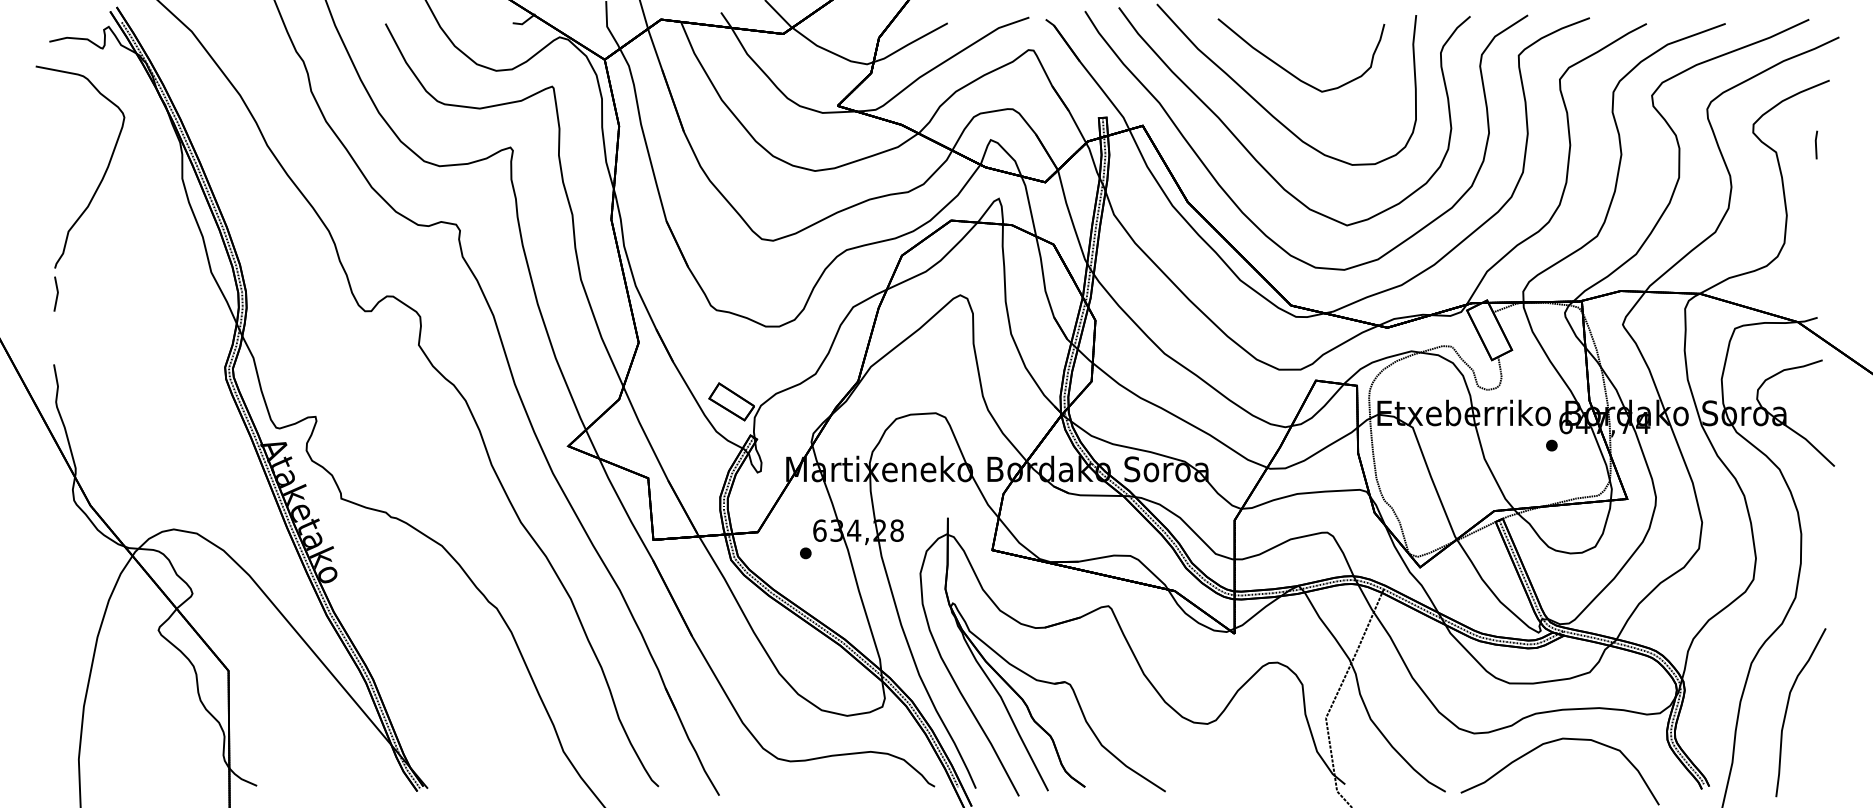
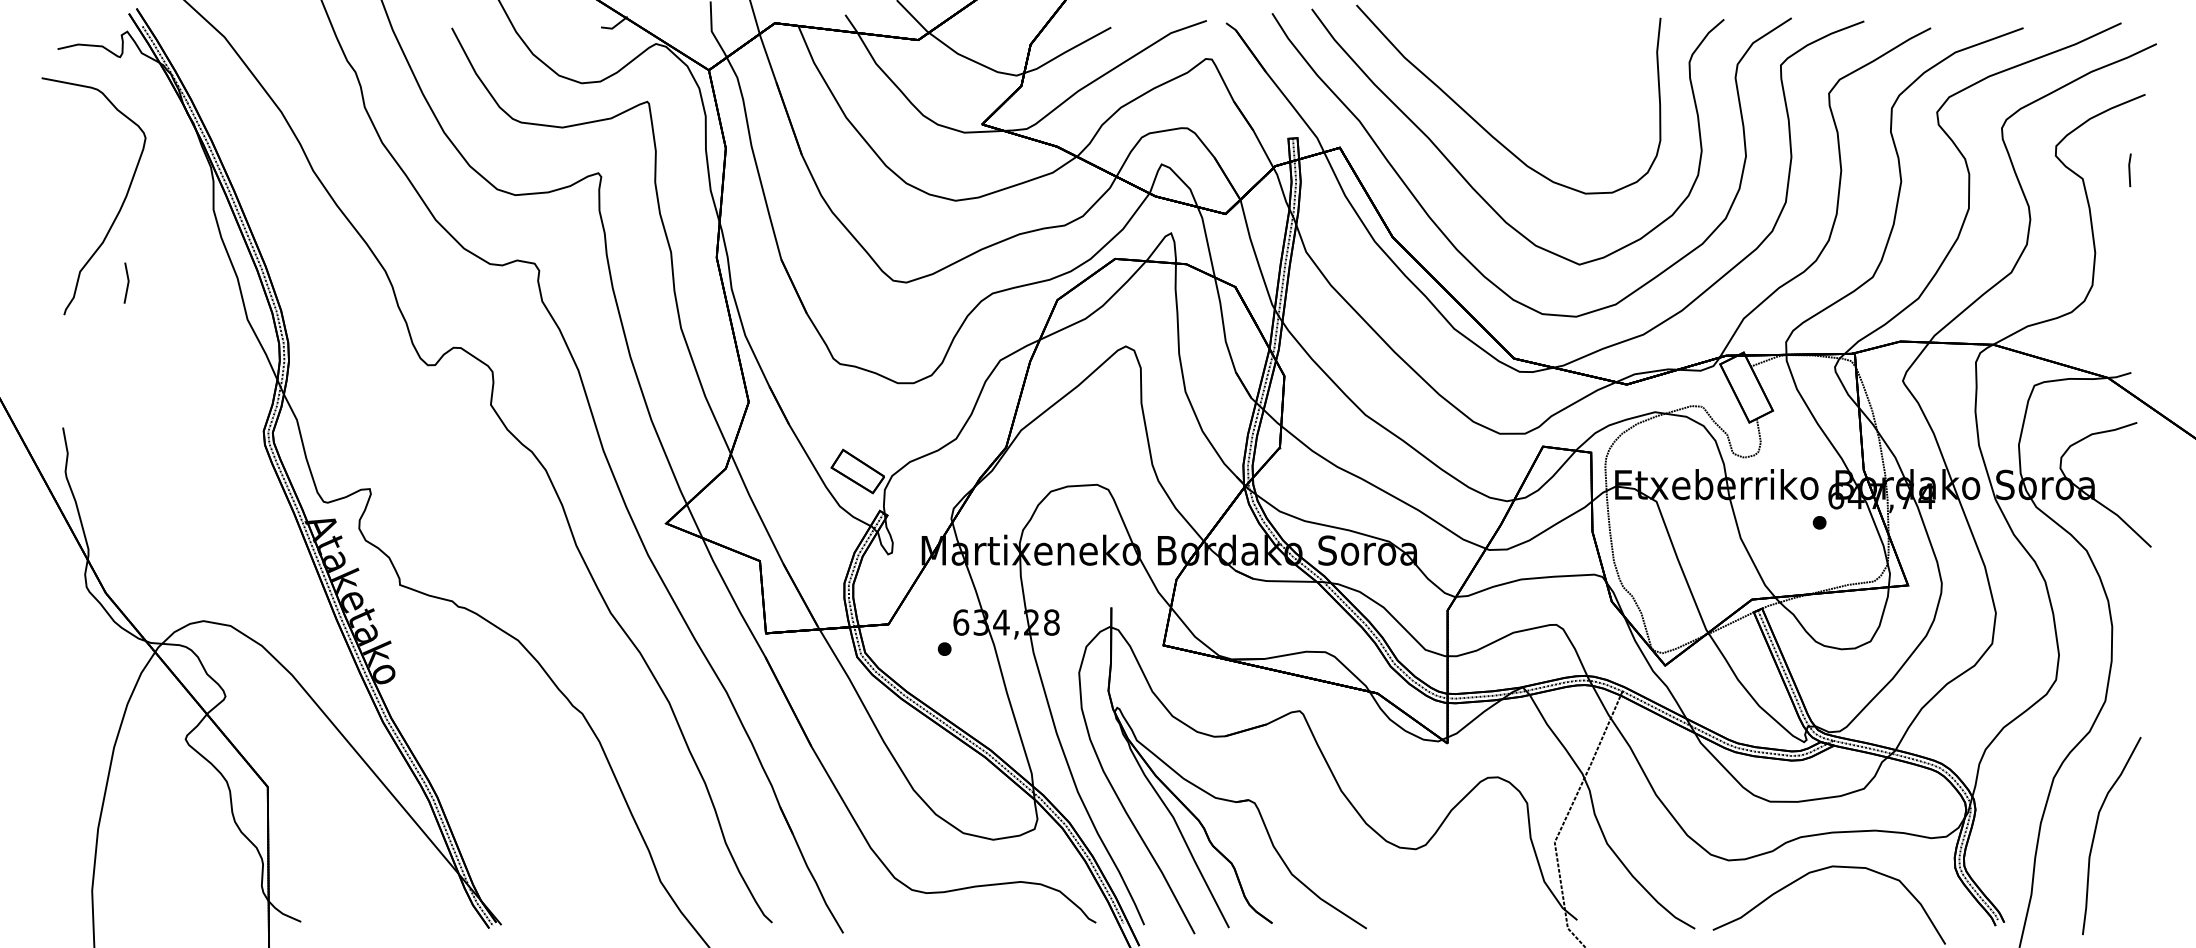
part: (1289, 71) -> (1512, 84), removed
line: (56, 293) -> (127, 282), moved

